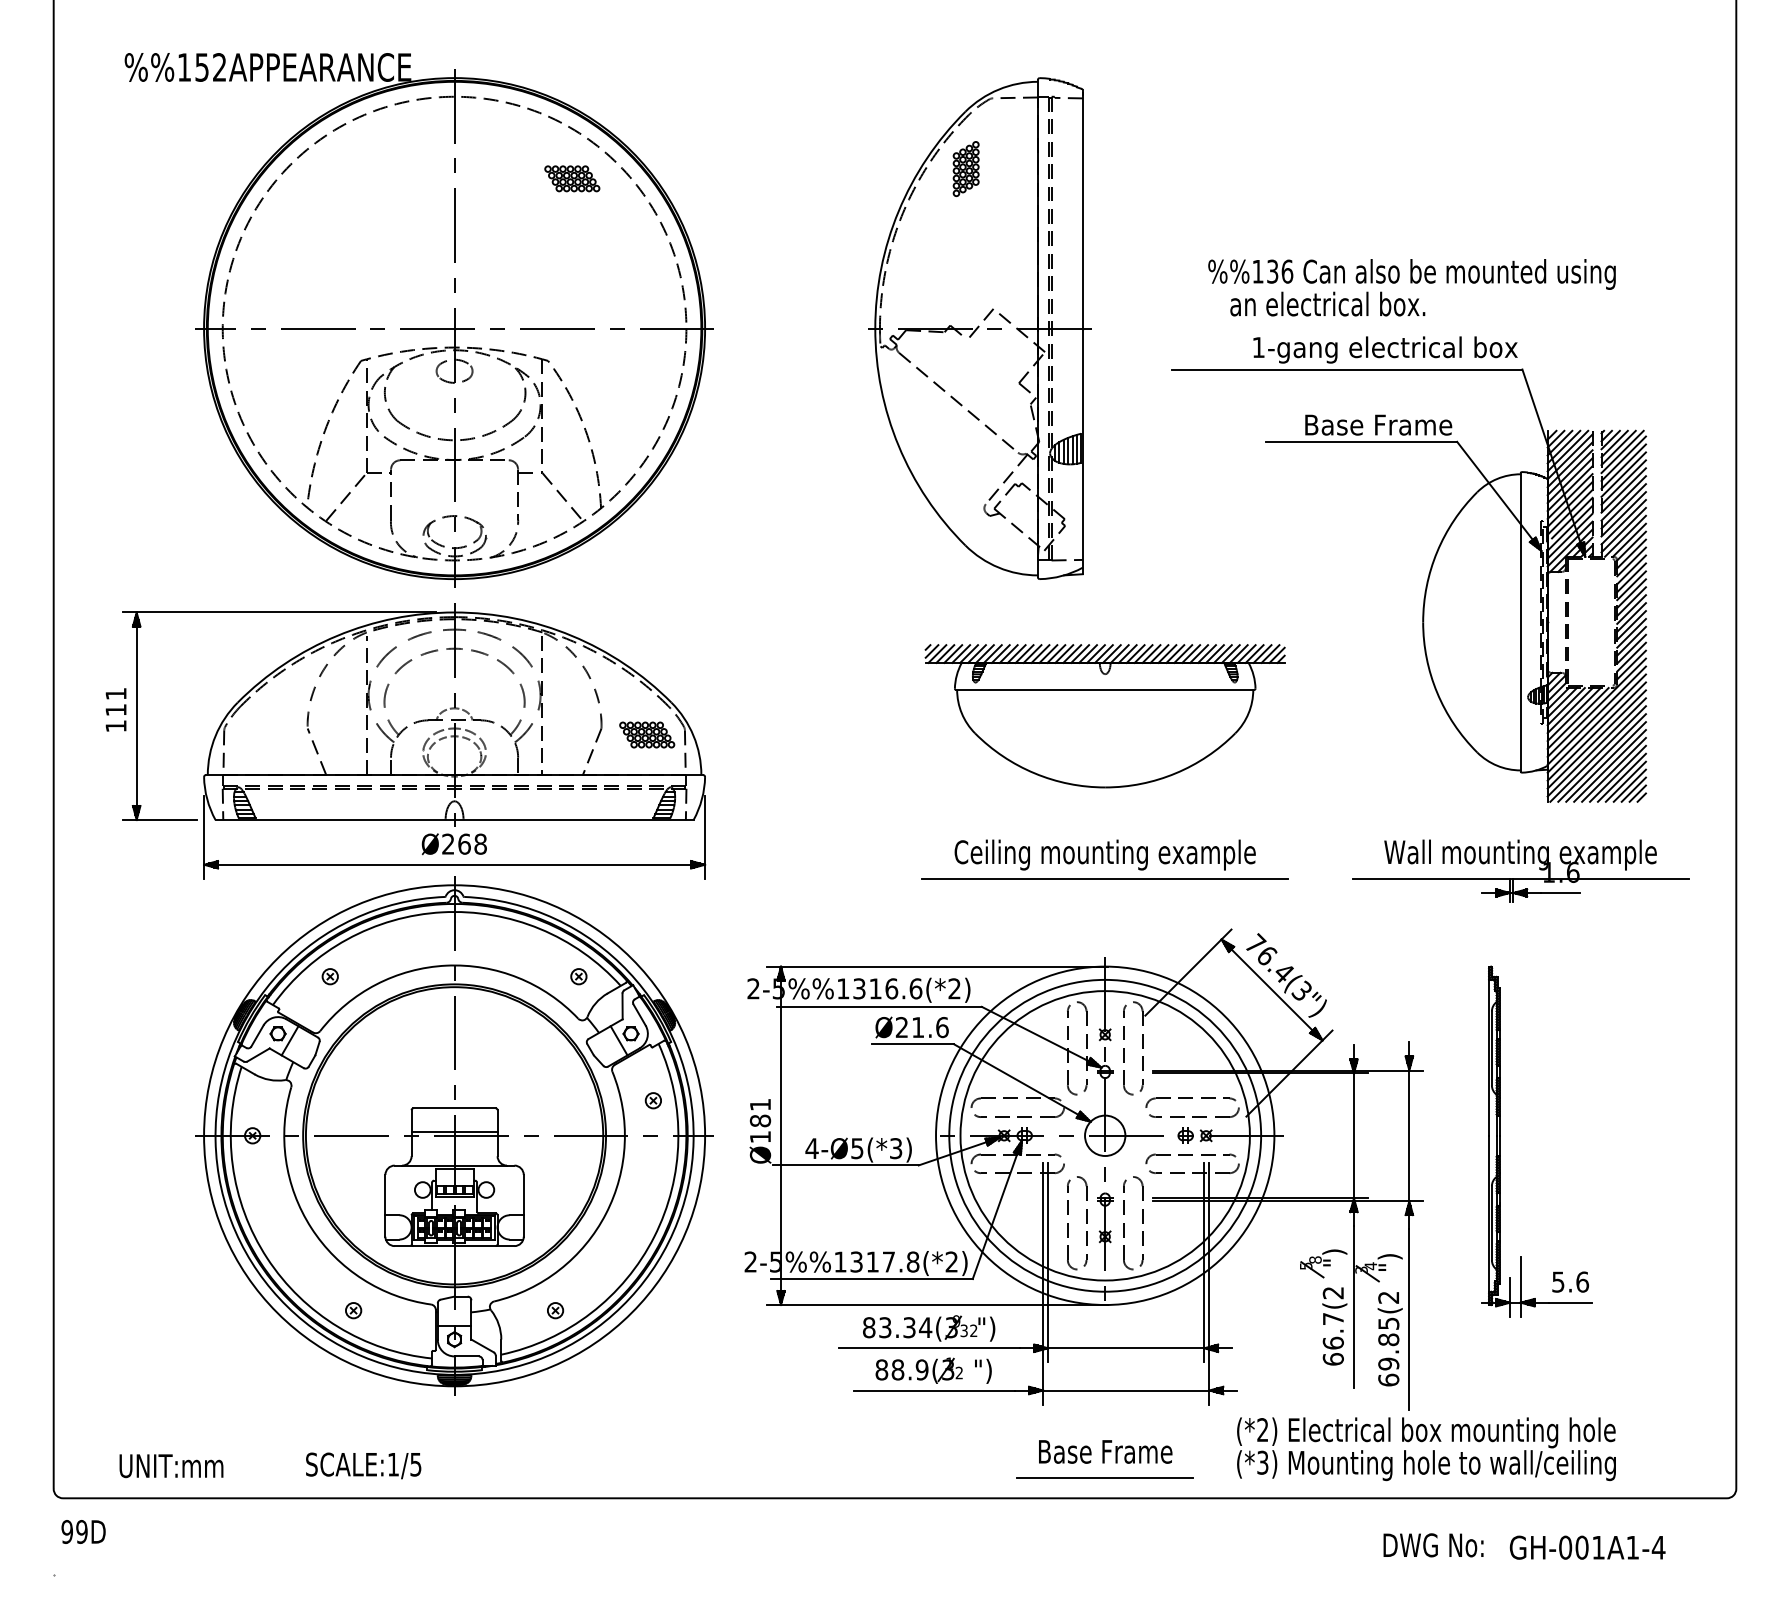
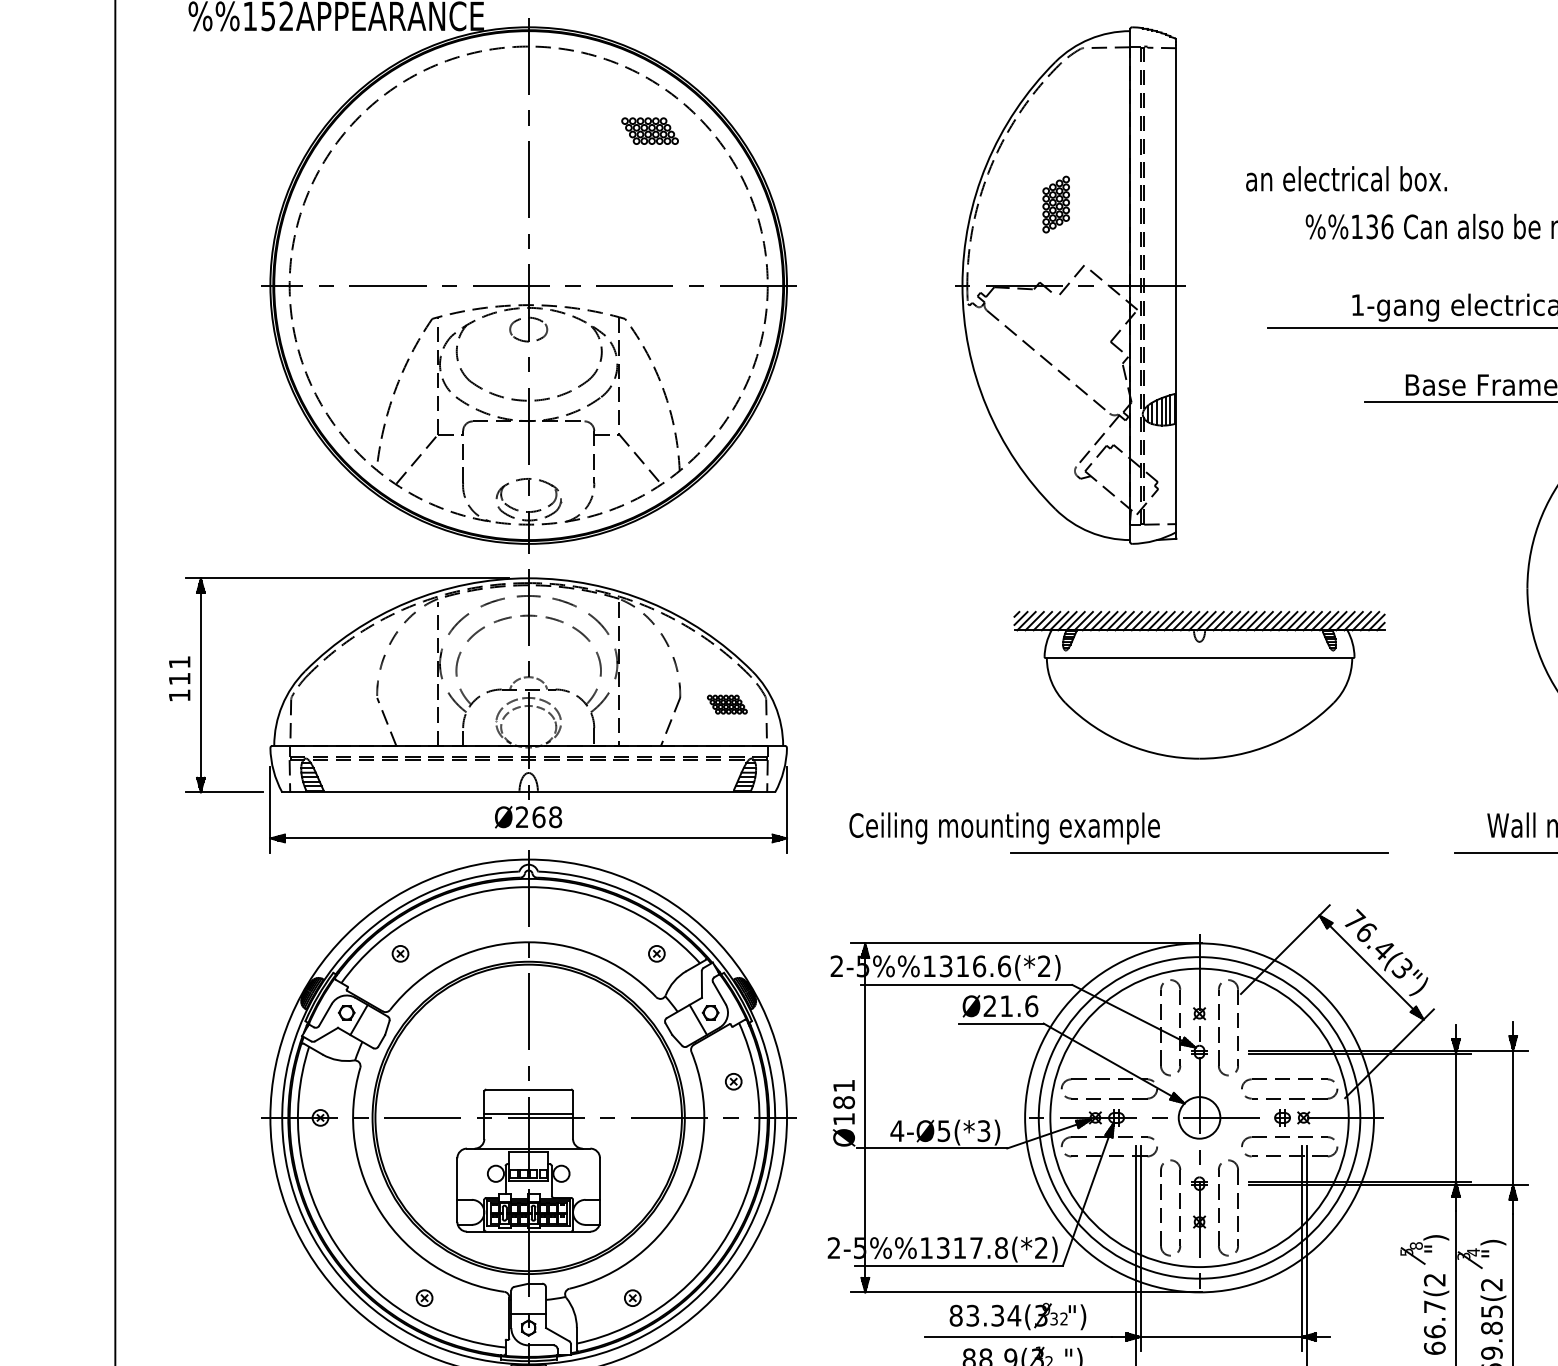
part: (965, 169) -> (1055, 205), moved
text: (1327, 303) -> (1346, 178), moved
part: (647, 734) -> (727, 704), size x0.7
text: (1104, 854) -> (1003, 827), moved

